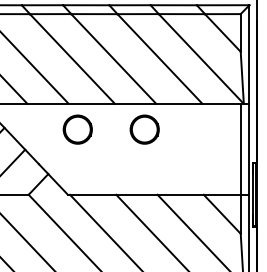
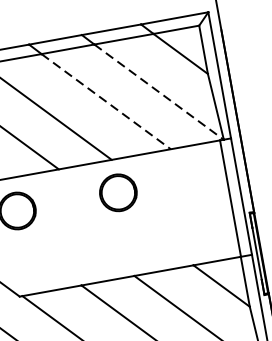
line: (159, 58) -> (105, 101), solid -> dashed
line: (201, 58) -> (159, 91), solid -> dashed
circle: (144, 129) -> (118, 192), moved

